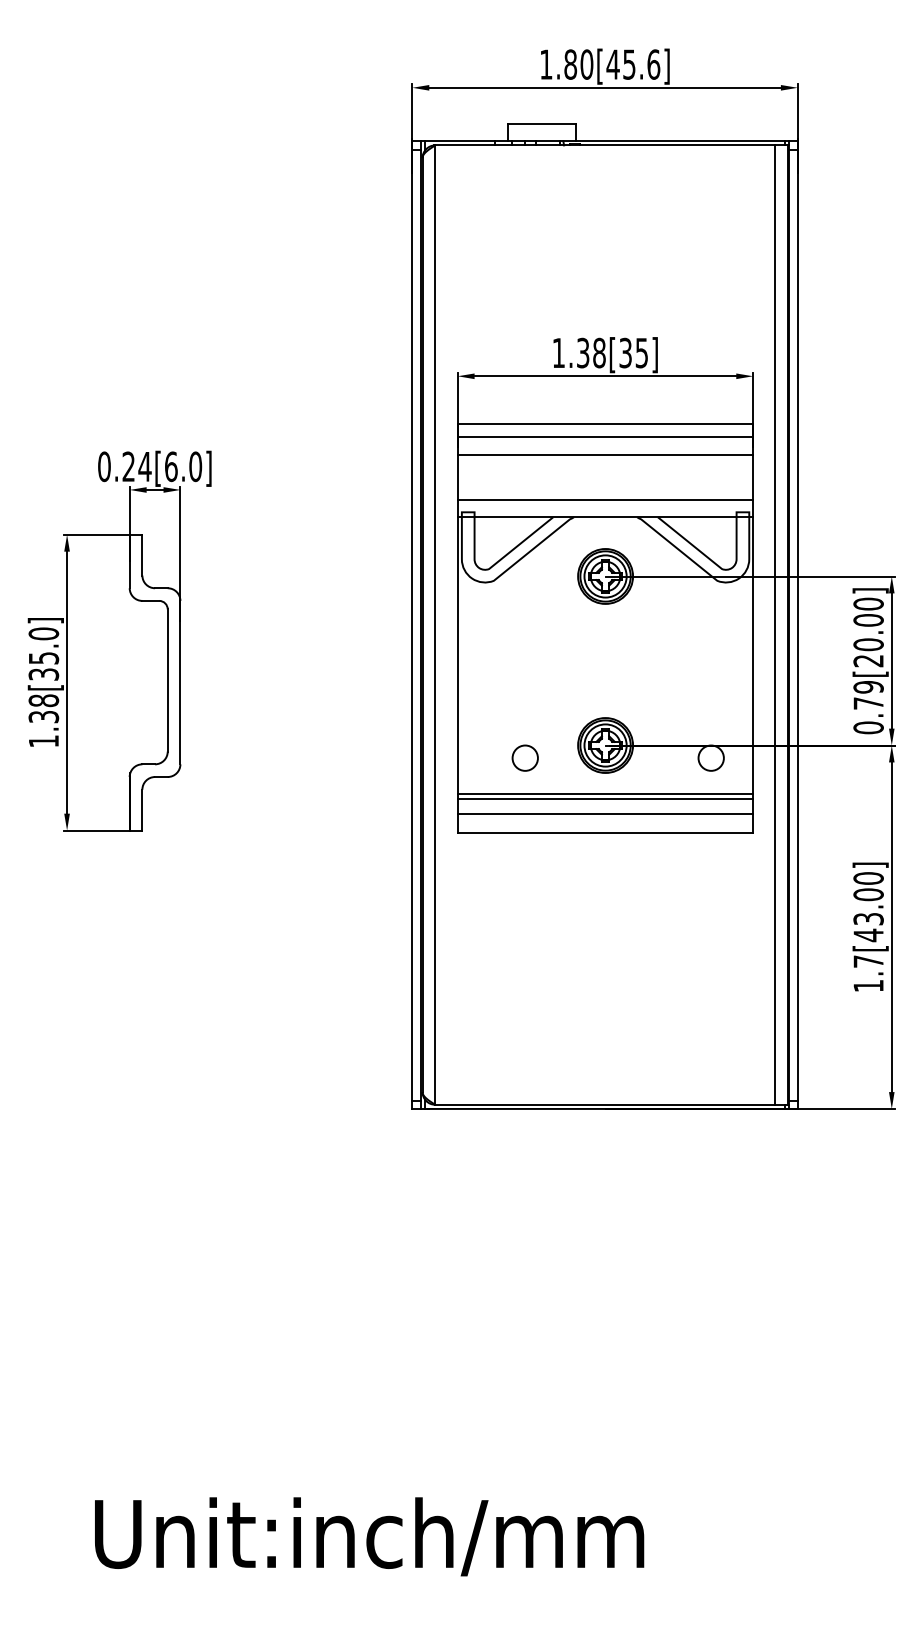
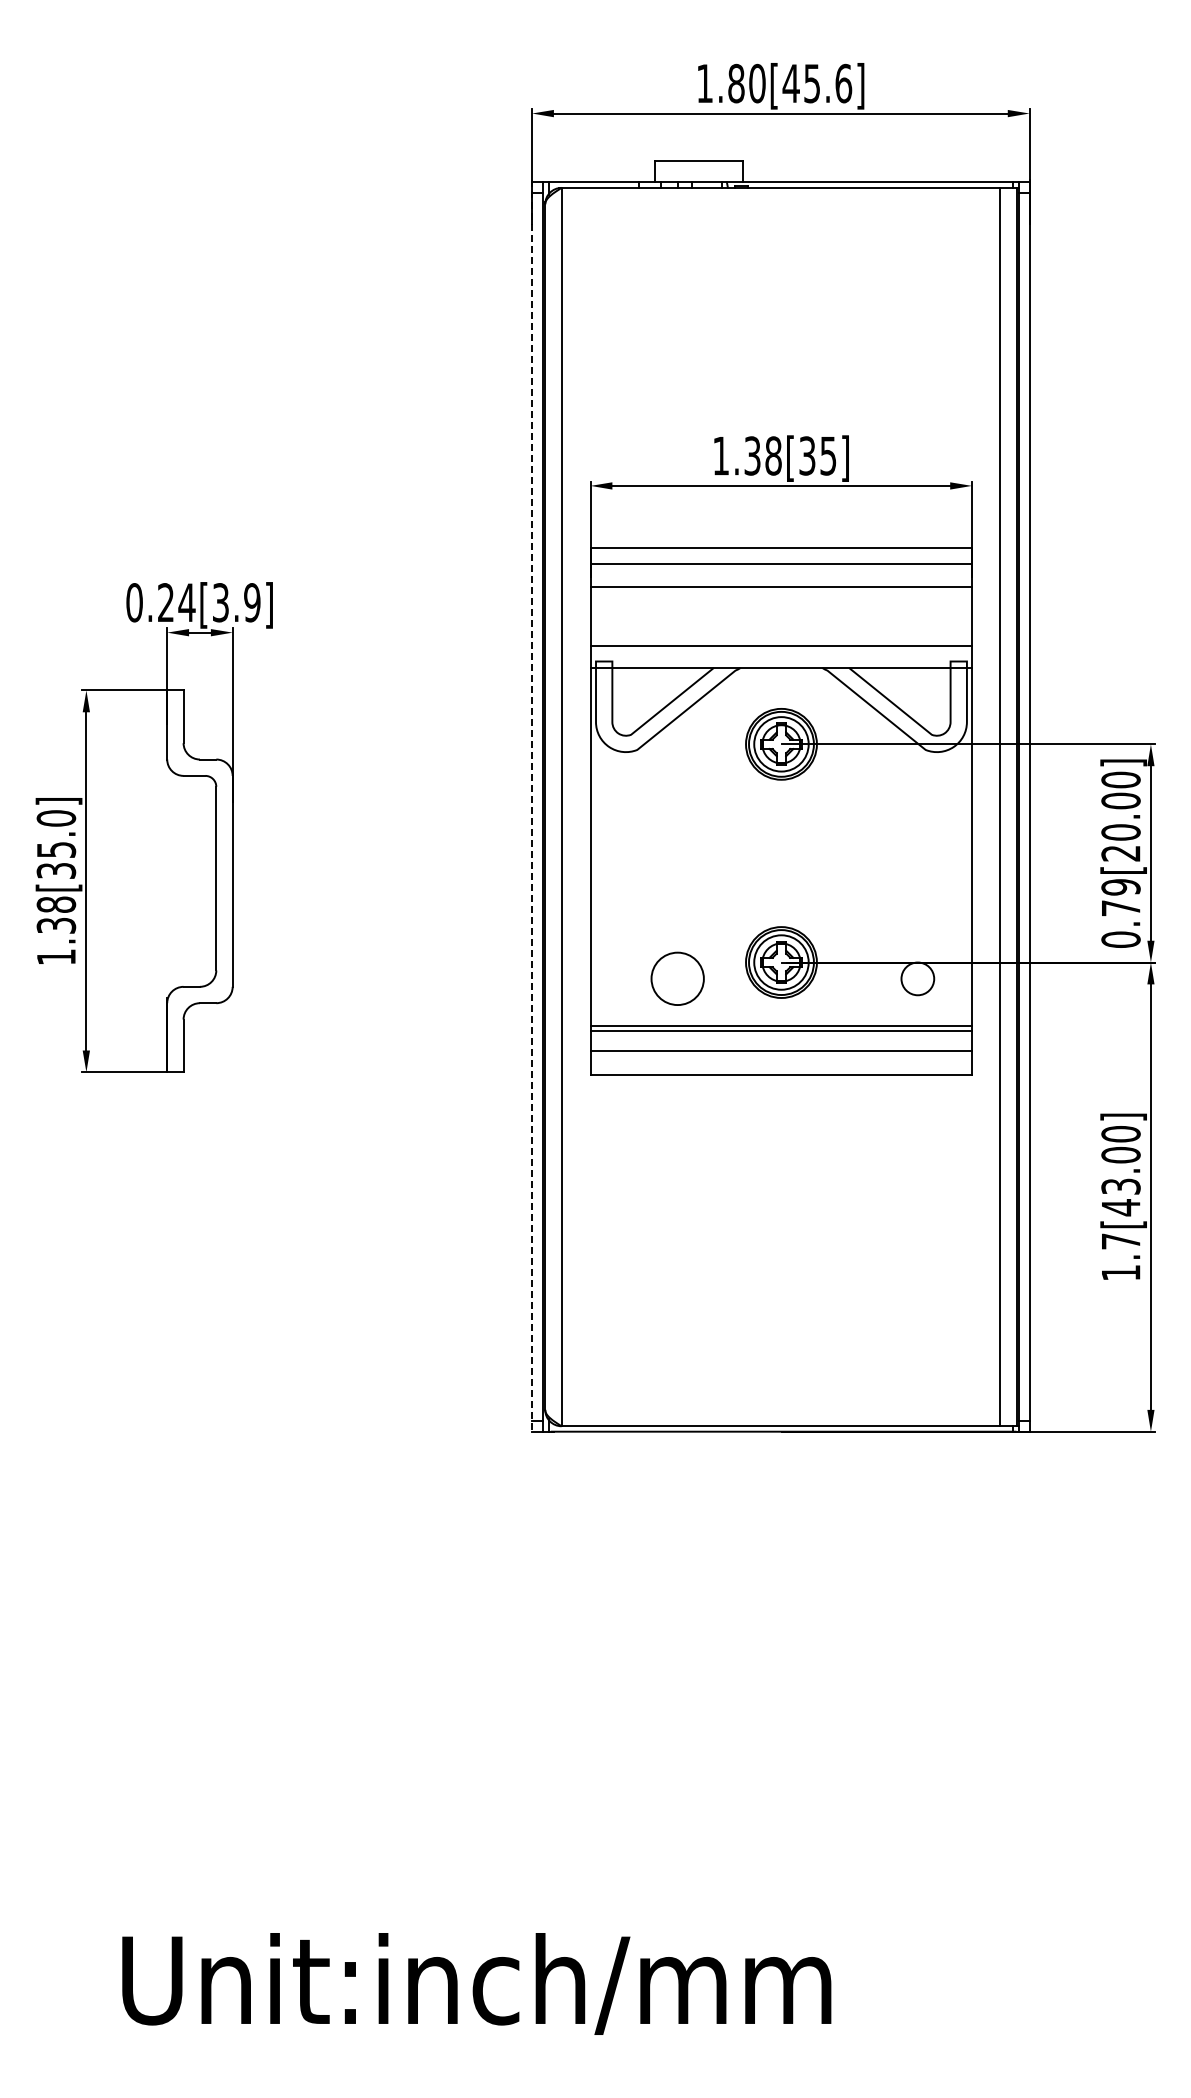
text: (183, 466) -> (236, 602), 0.24[6.0] -> 0.24[3.9]
line: (412, 623) -> (532, 805), solid -> dashed
circle: (525, 757) -> (677, 978), size x1.6

